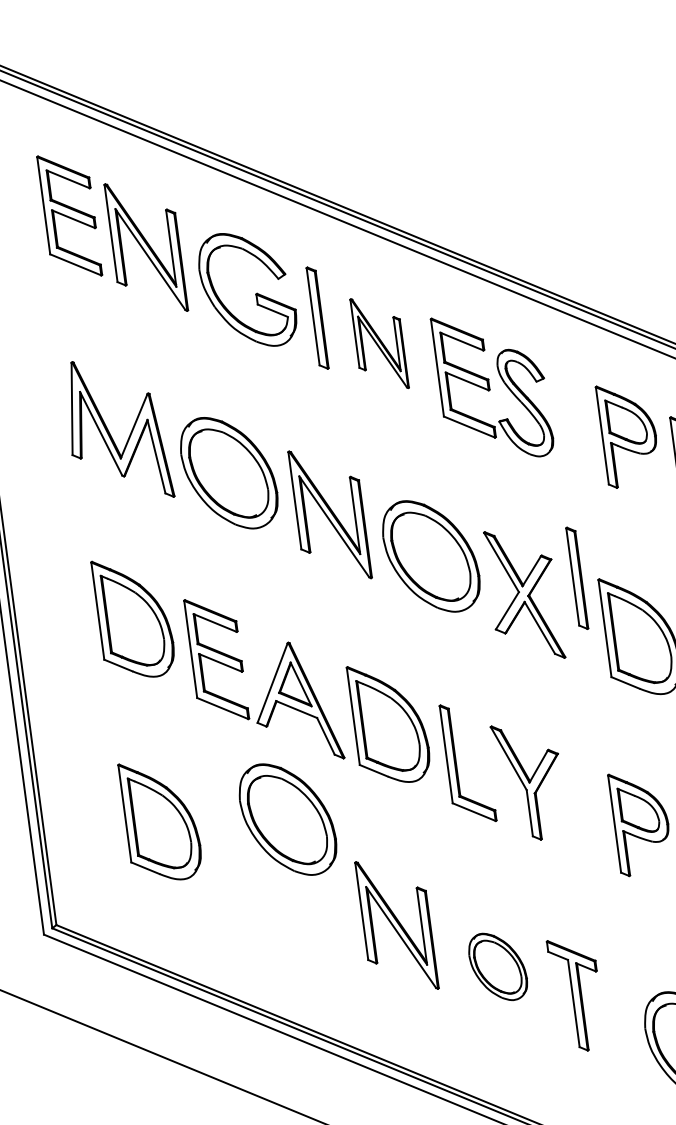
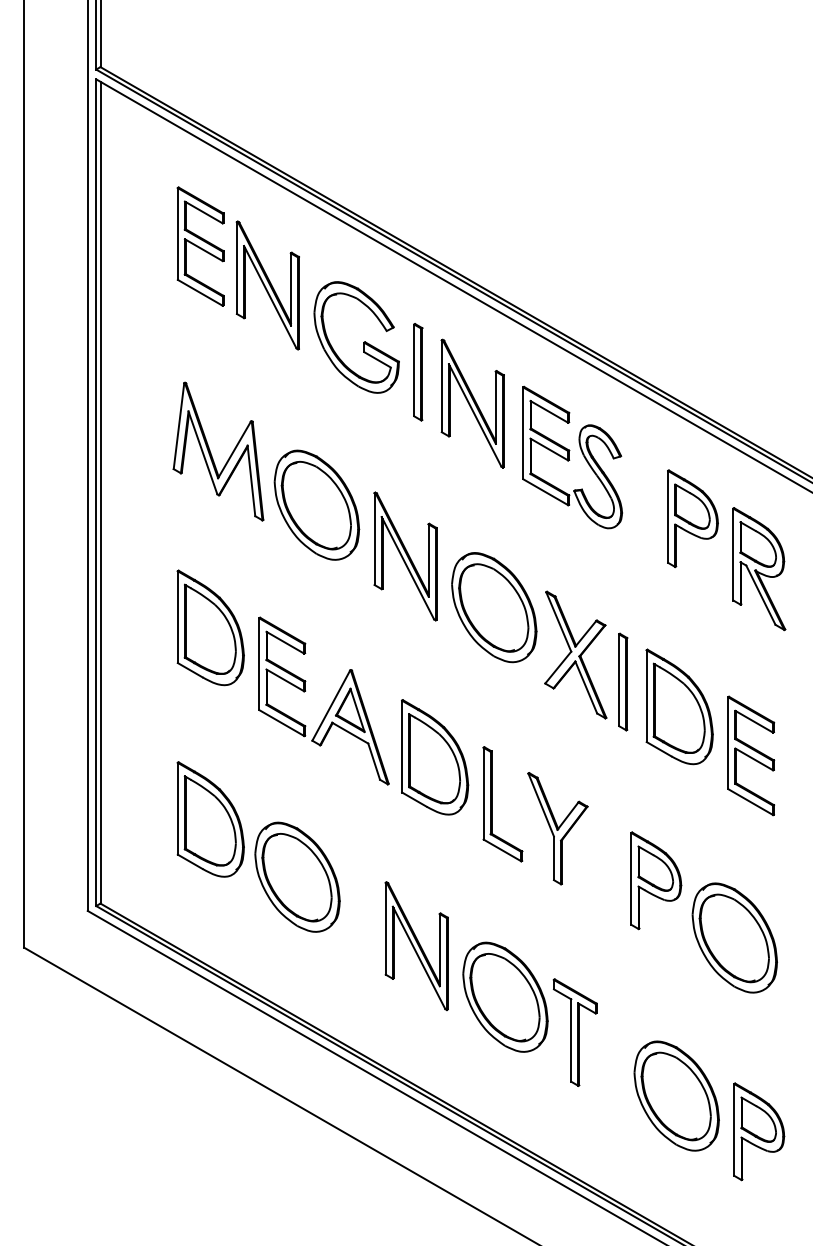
part: (379, 343) -> (472, 403), size x1.43
part: (577, 577) -> (623, 681), moved
part: (287, 818) -> (297, 876), moved
part: (498, 966) -> (505, 996), size x1.67

